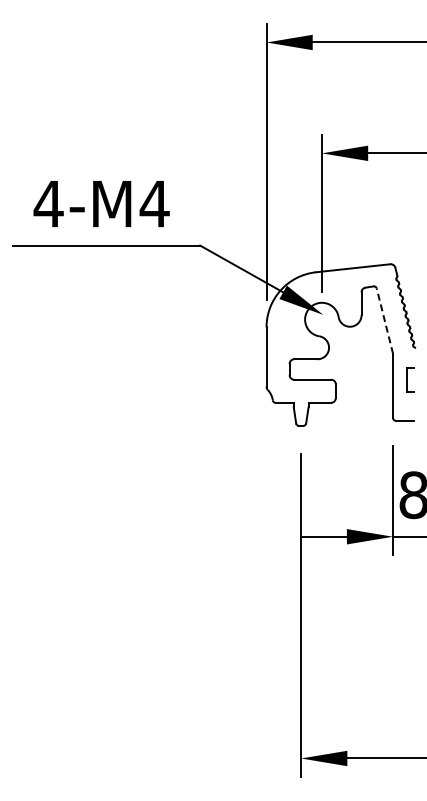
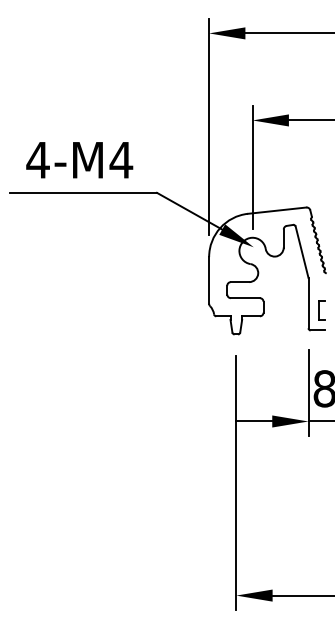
line: (384, 321) -> (301, 252), dashed -> solid
part: (410, 379) -> (322, 309), moved

